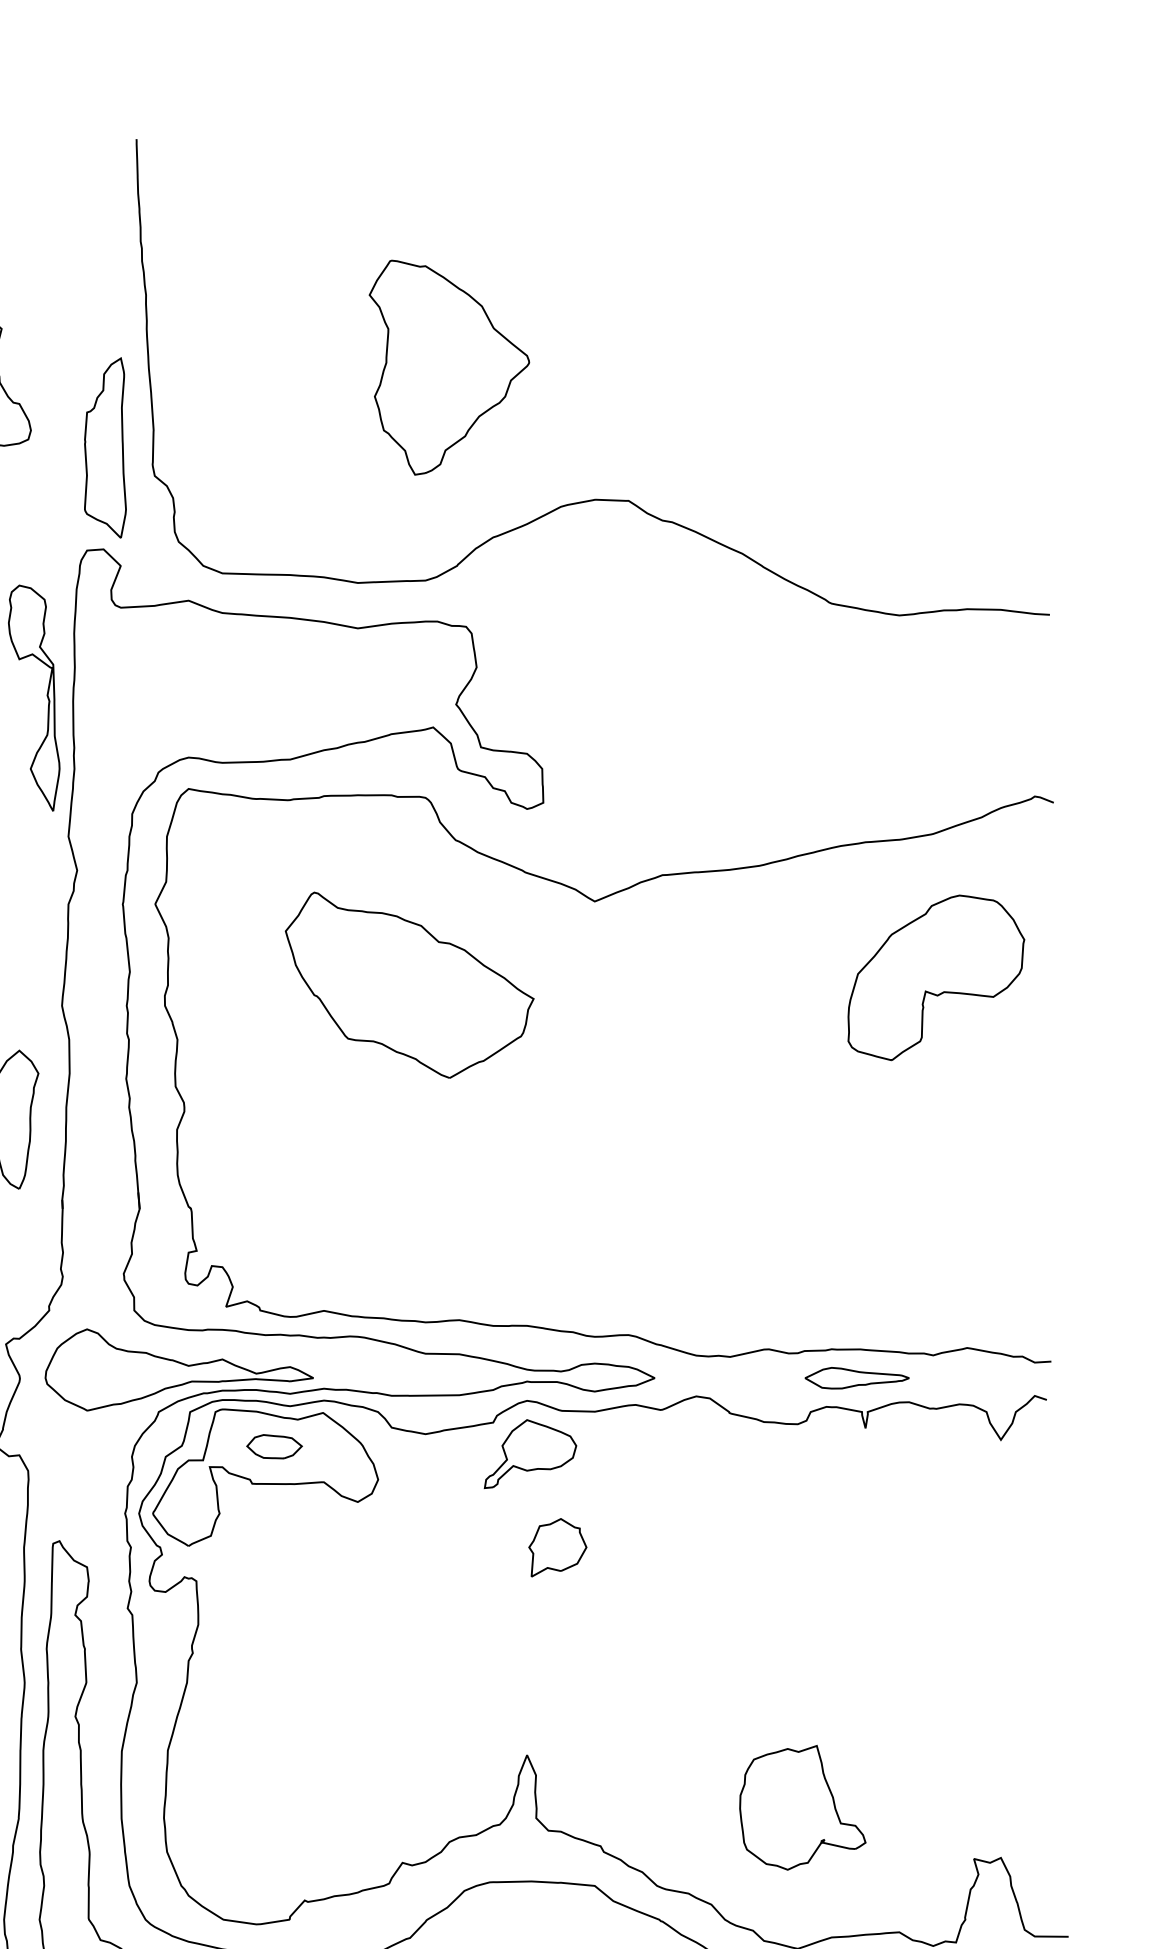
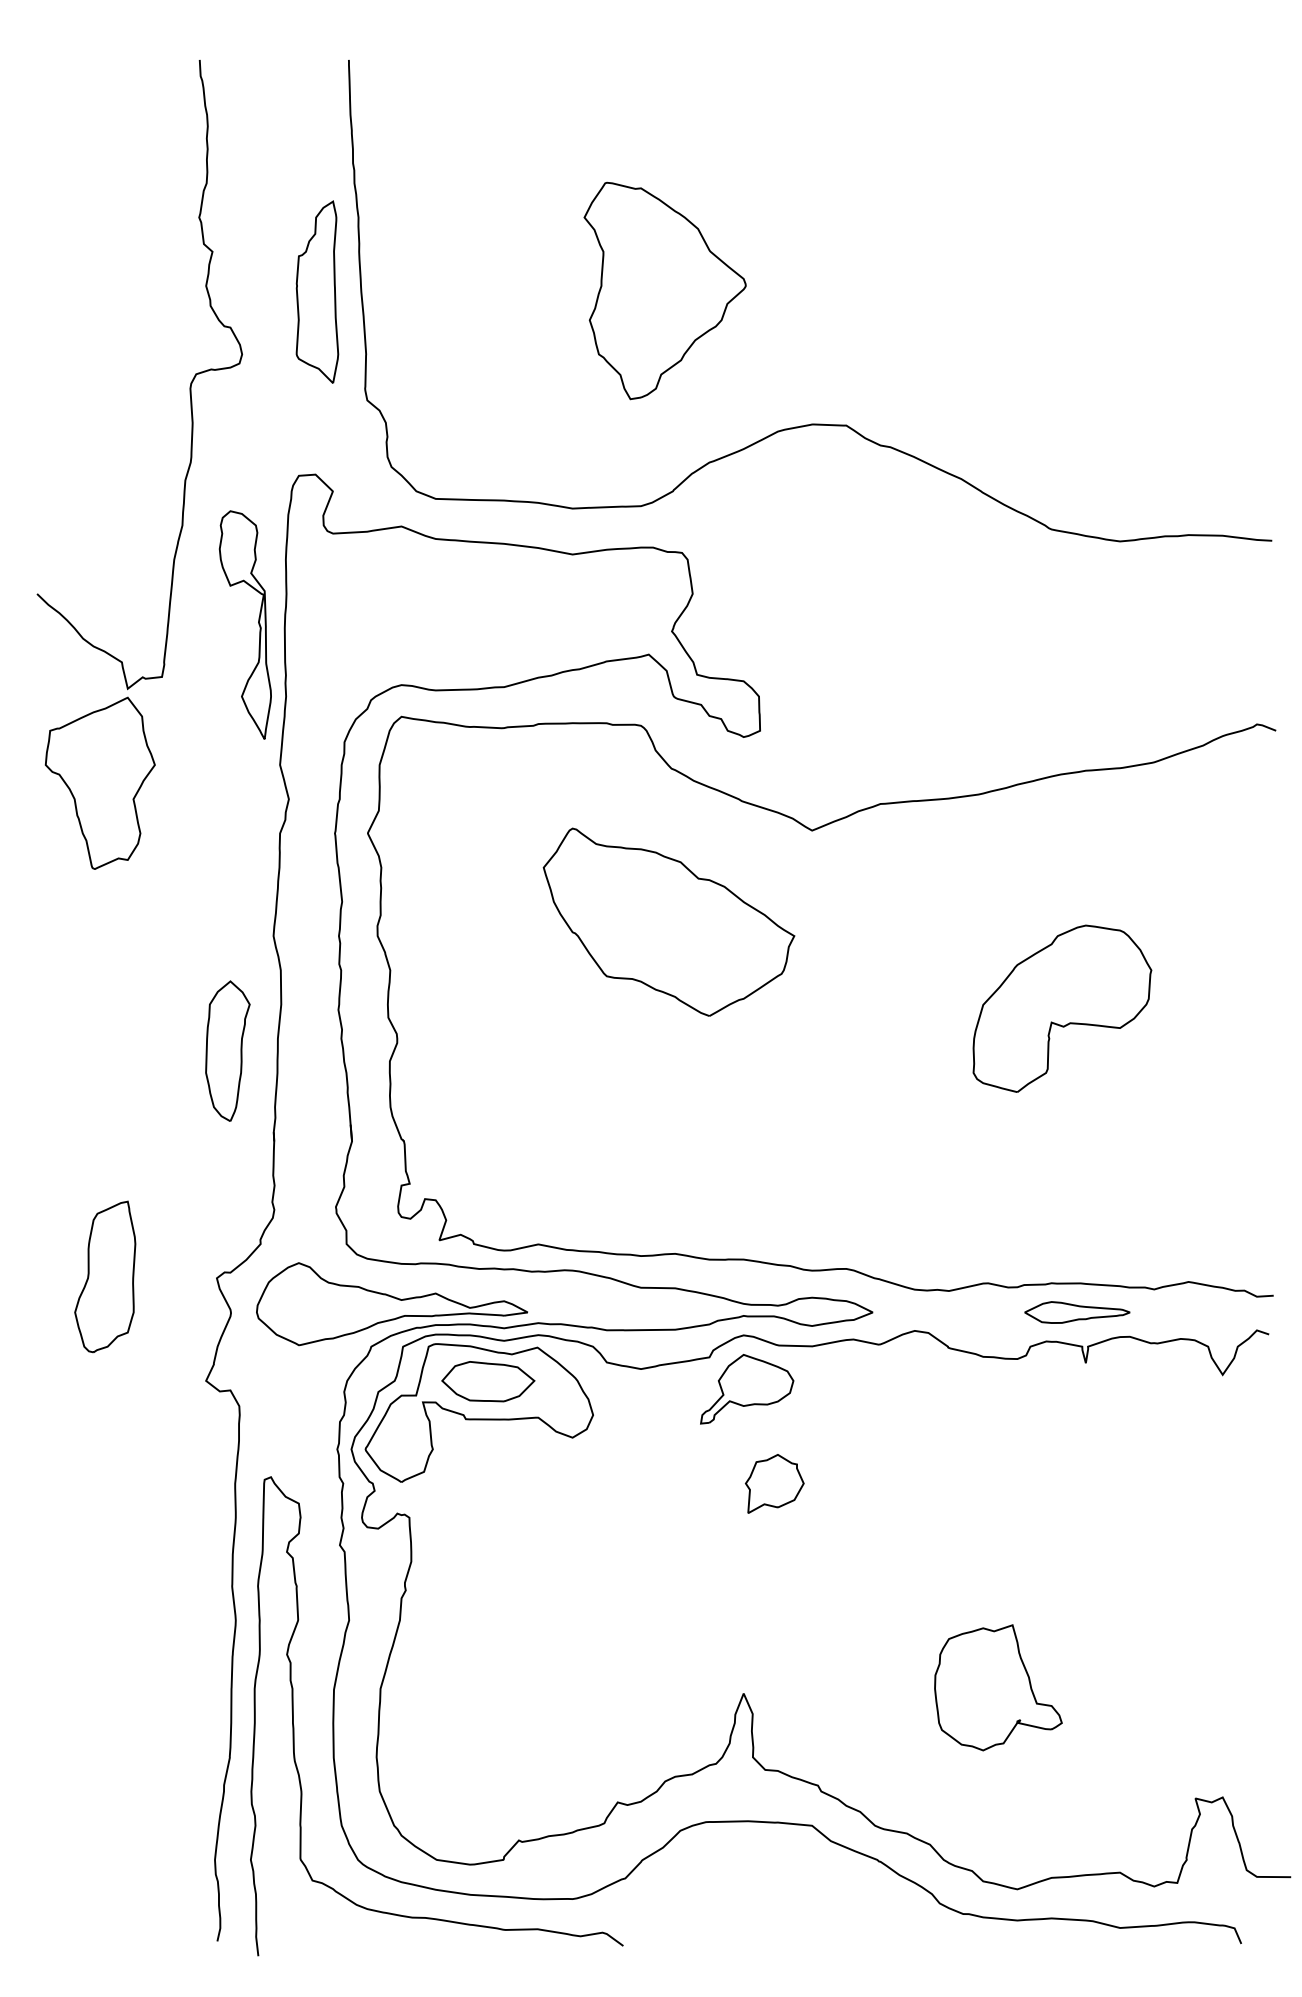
part: (105, 447) -> (317, 291), moved
part: (936, 977) -> (1062, 1008), moved
part: (409, 984) -> (668, 921), moved
part: (274, 1446) -> (488, 1381), size x1.67
part: (802, 1807) -> (998, 1687), moved

